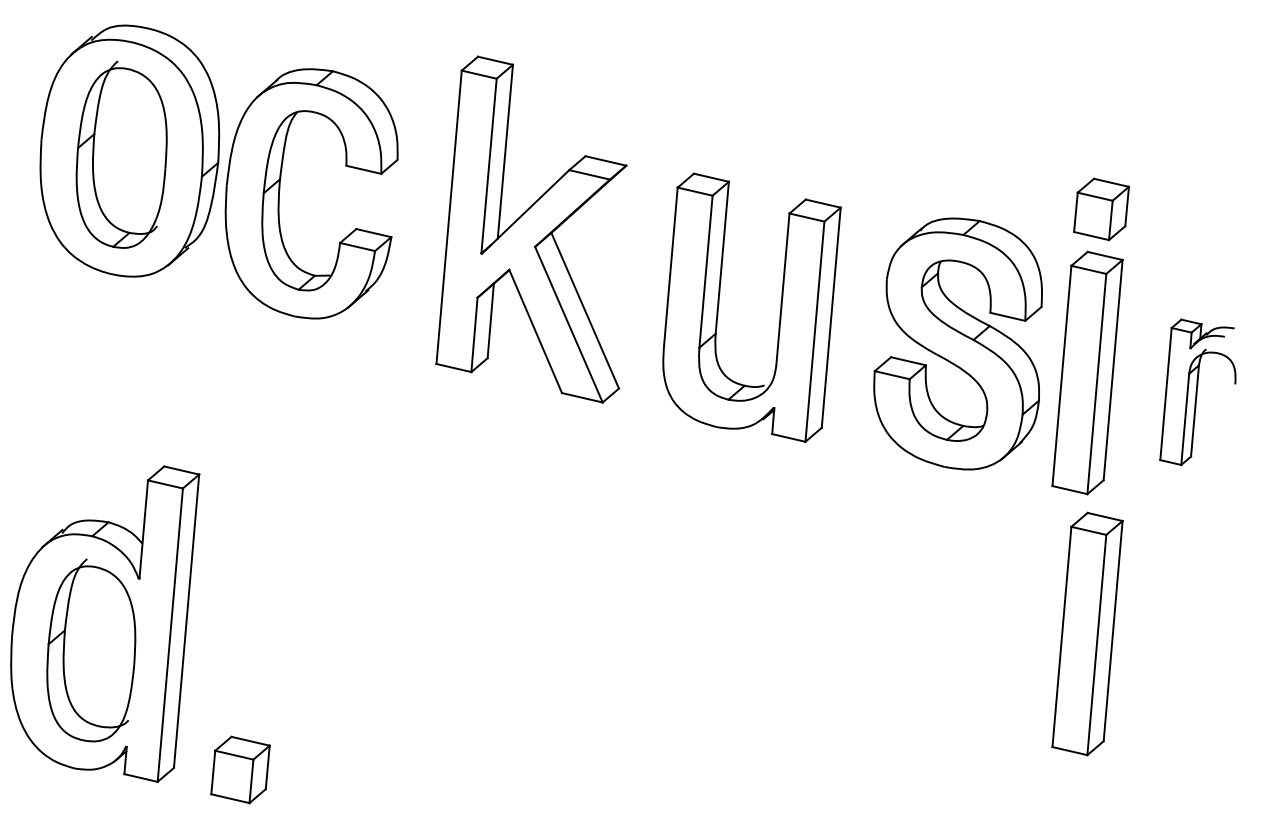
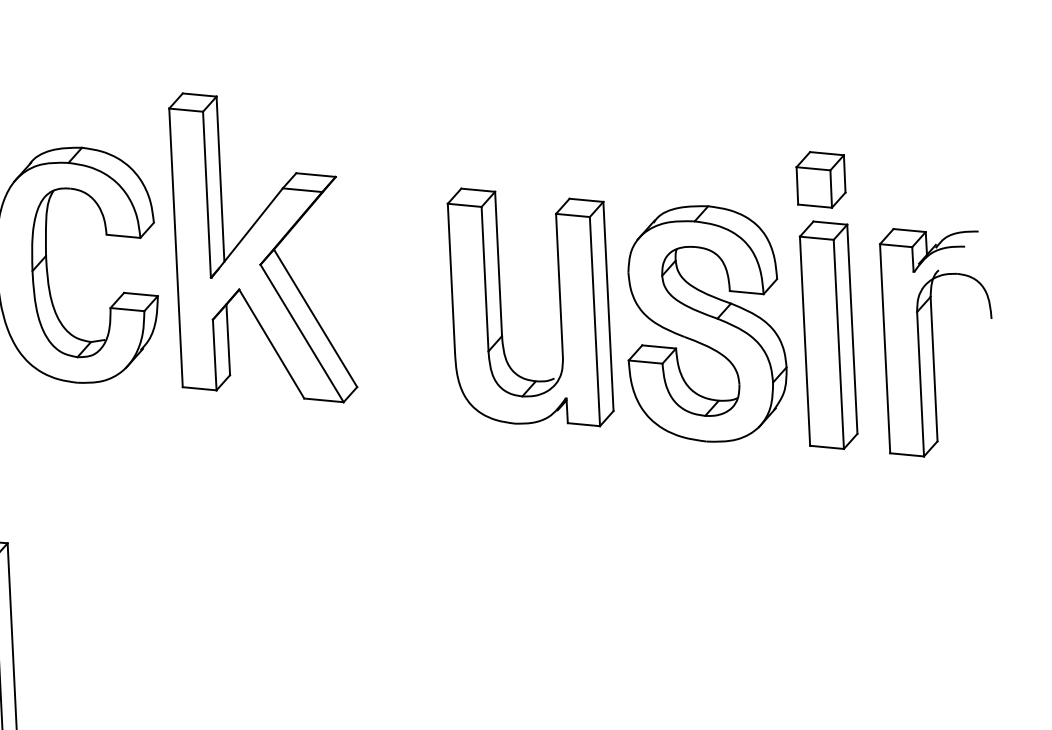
part: (531, 229) -> (254, 248), moved
part: (779, 313) -> (559, 309), moved
part: (1197, 392) -> (934, 339), size x1.67
part: (1087, 633) -> (861, 579), removed

